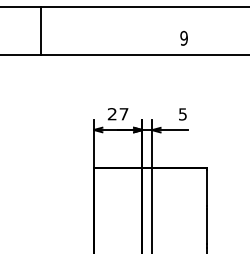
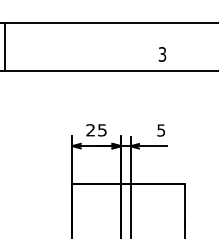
line: (40, 30) -> (4, 46), moved
text: (183, 38) -> (161, 54), 9 -> 3
text: (123, 114) -> (101, 130), 27 -> 25

